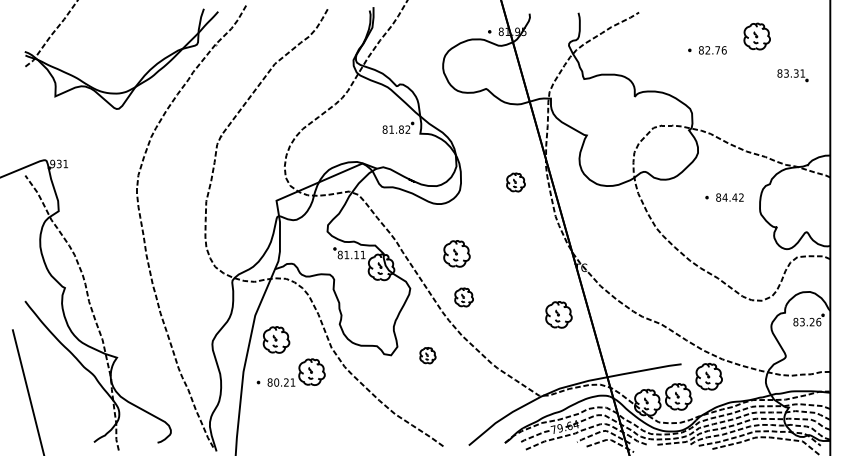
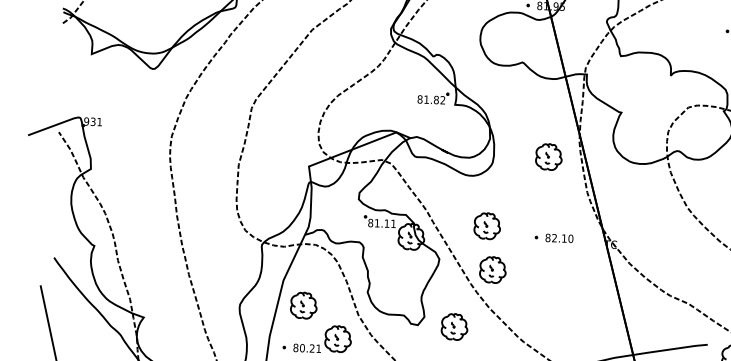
part: (515, 182) -> (548, 157), size x1.43
part: (523, 263) -> (553, 238), added
part: (463, 297) -> (492, 270), size x1.43
part: (558, 314) -> (586, 290), removed
part: (427, 355) -> (454, 326), size x1.67

